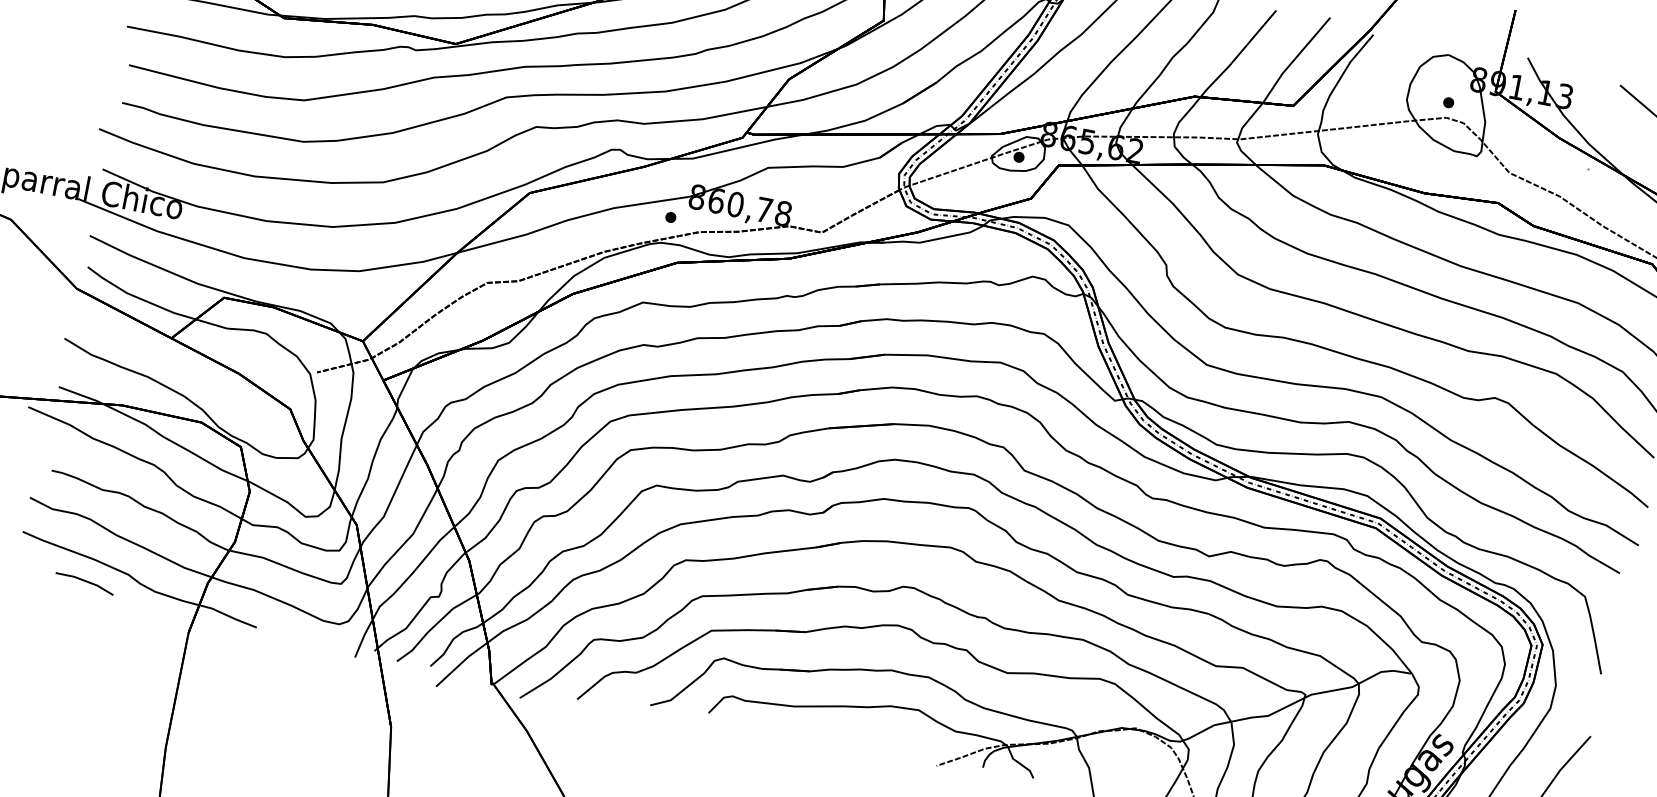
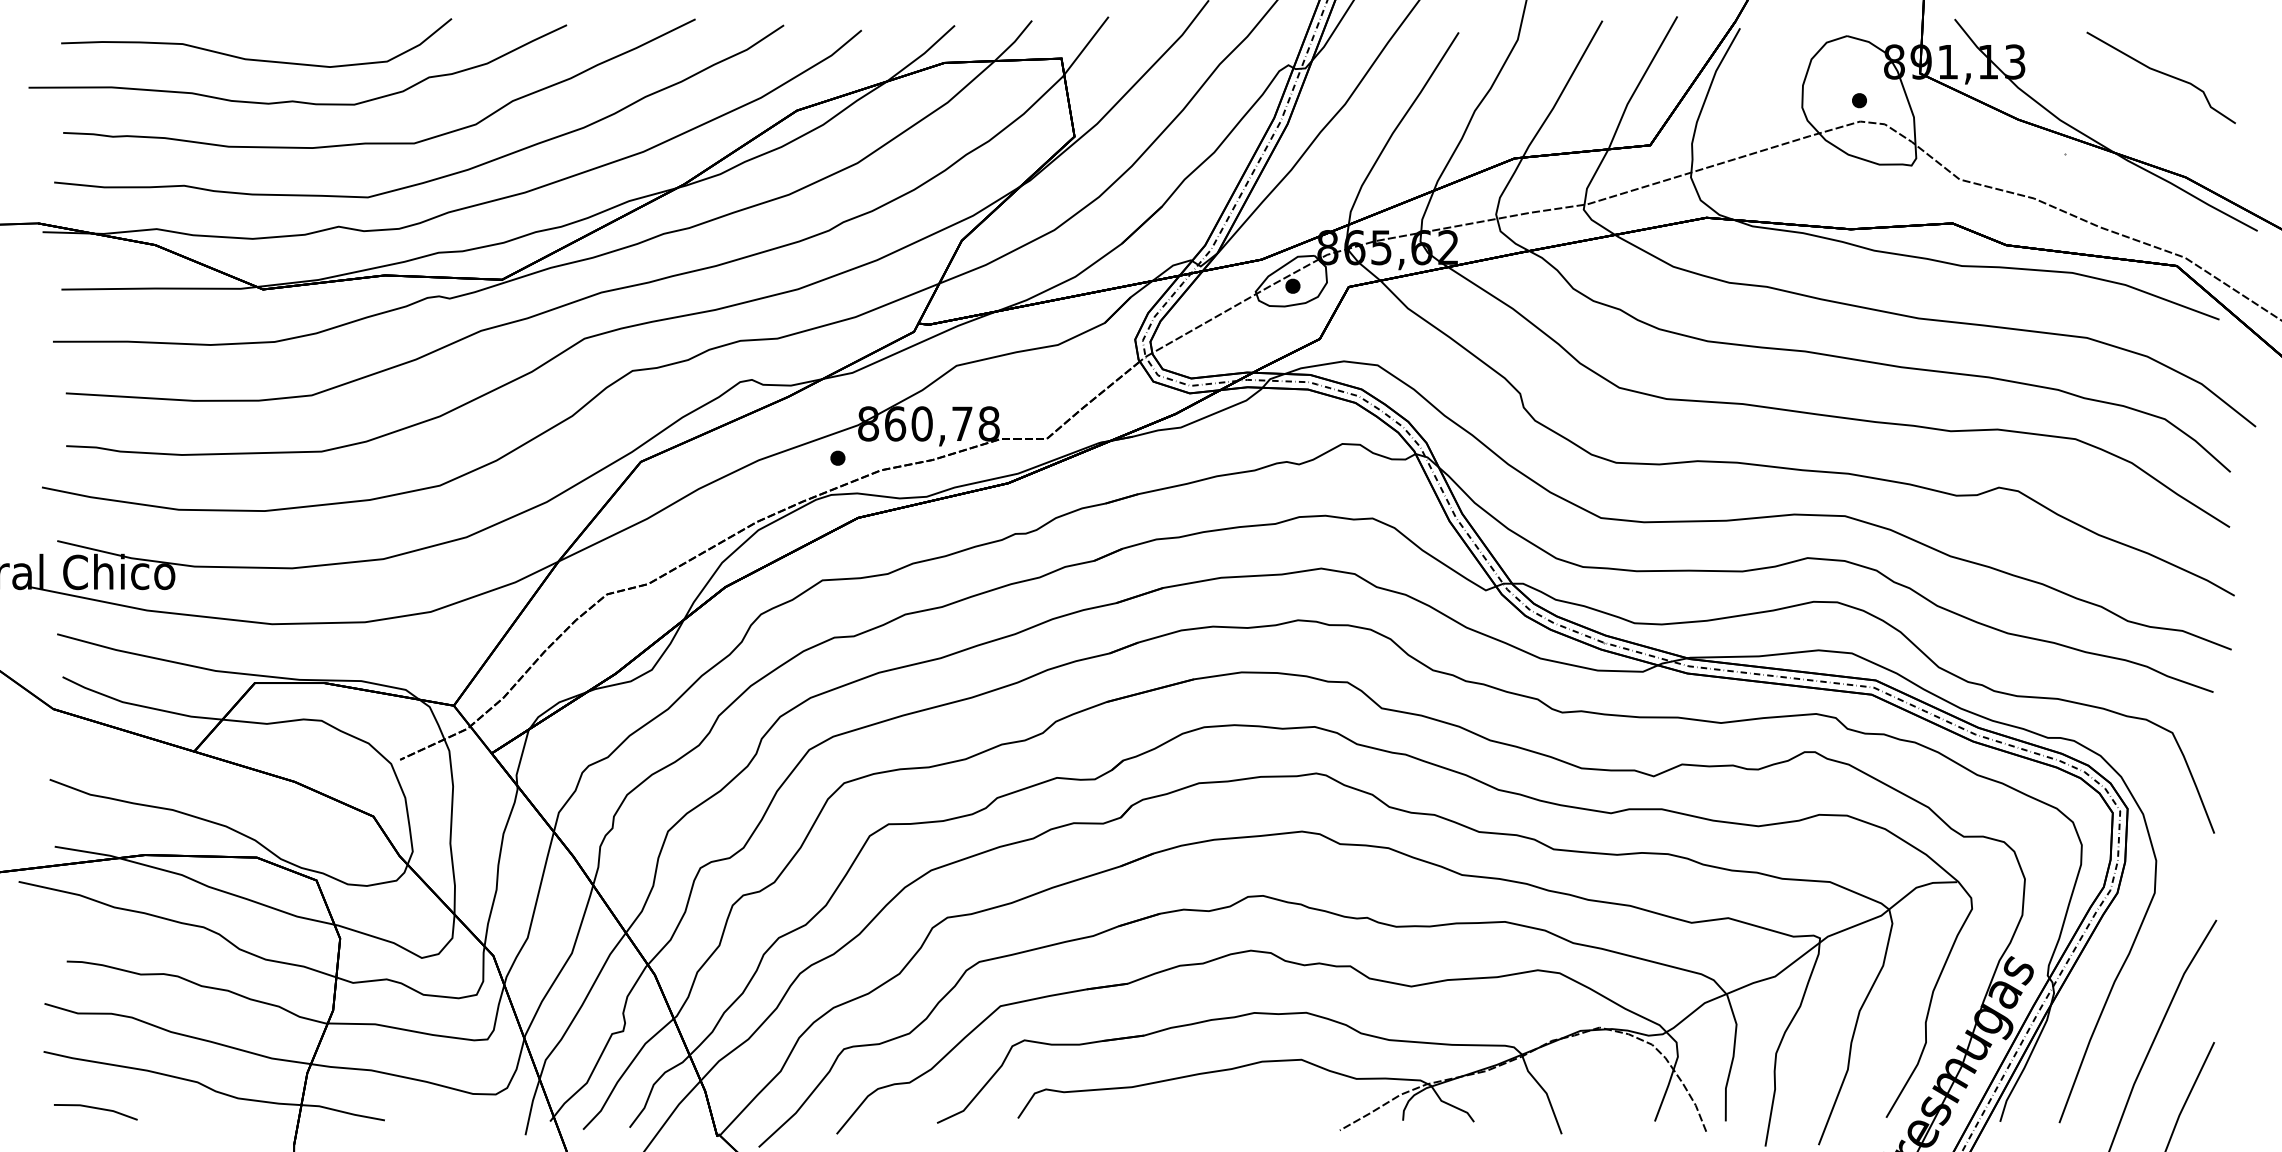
line: (85, 582) -> (96, 1109), moved

